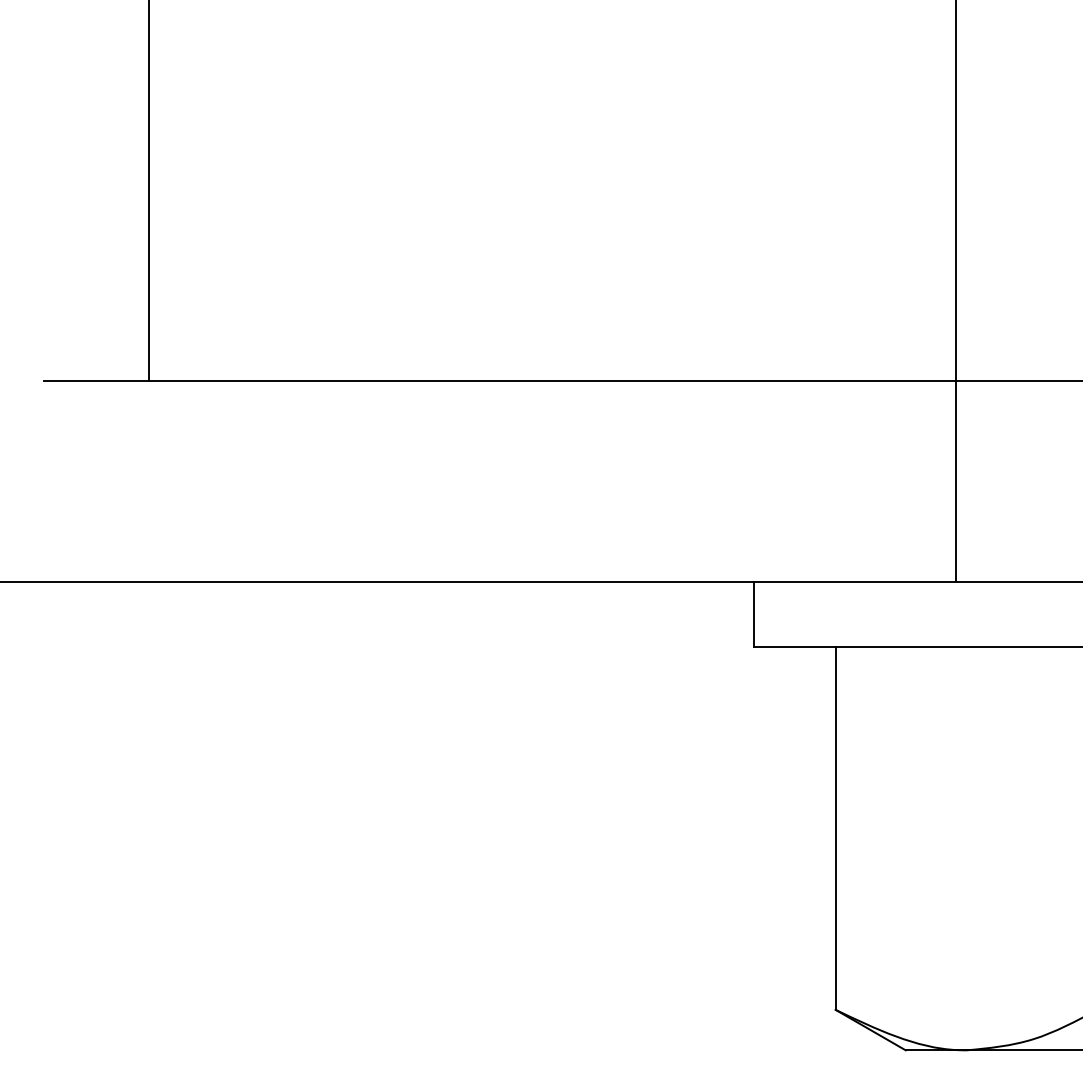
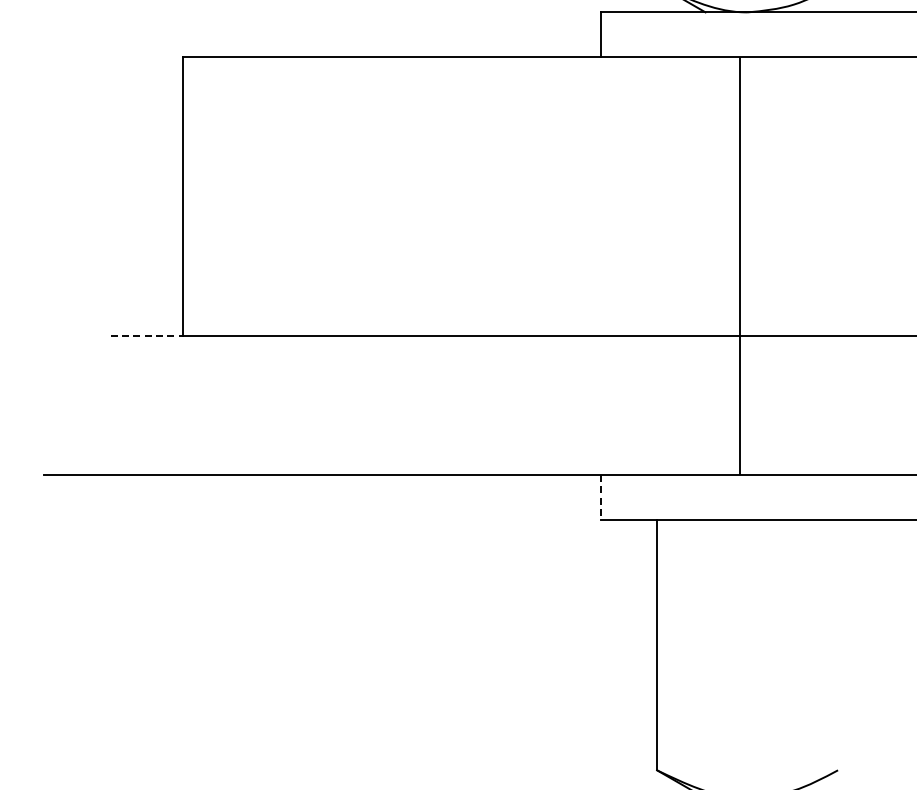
line: (97, 380) -> (147, 335), solid -> dashed
line: (755, 614) -> (601, 497), solid -> dashed

